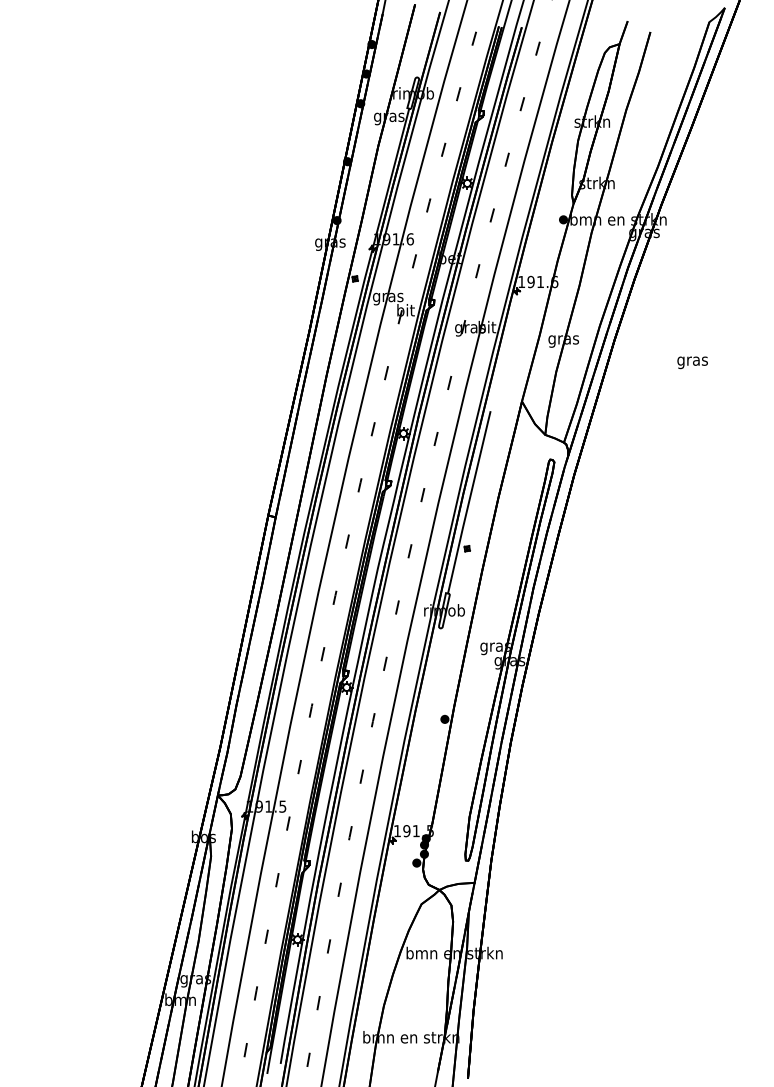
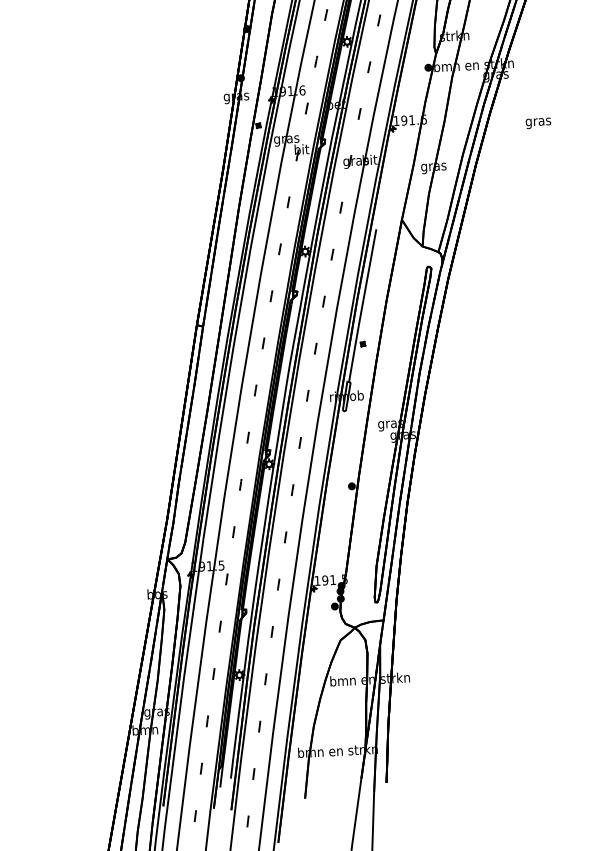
text: (692, 362) -> (538, 123), moved

